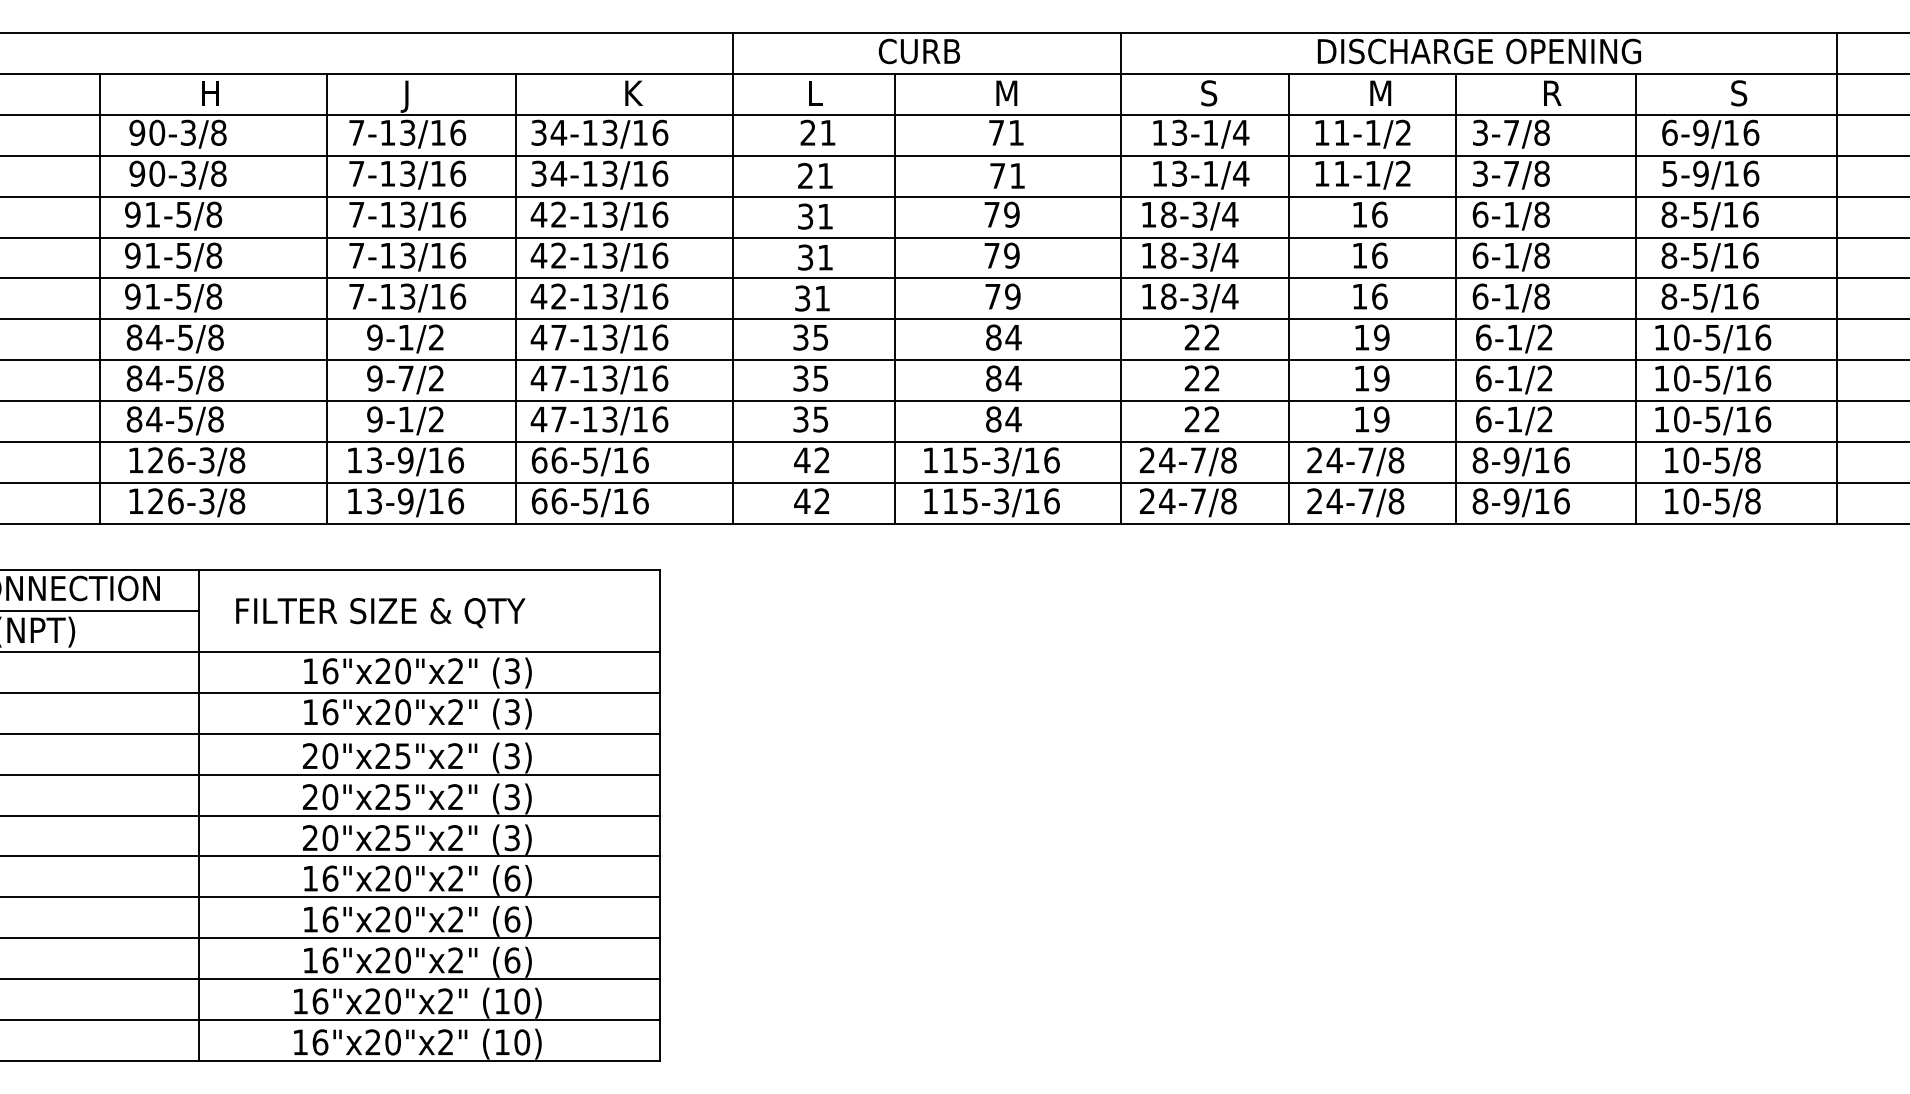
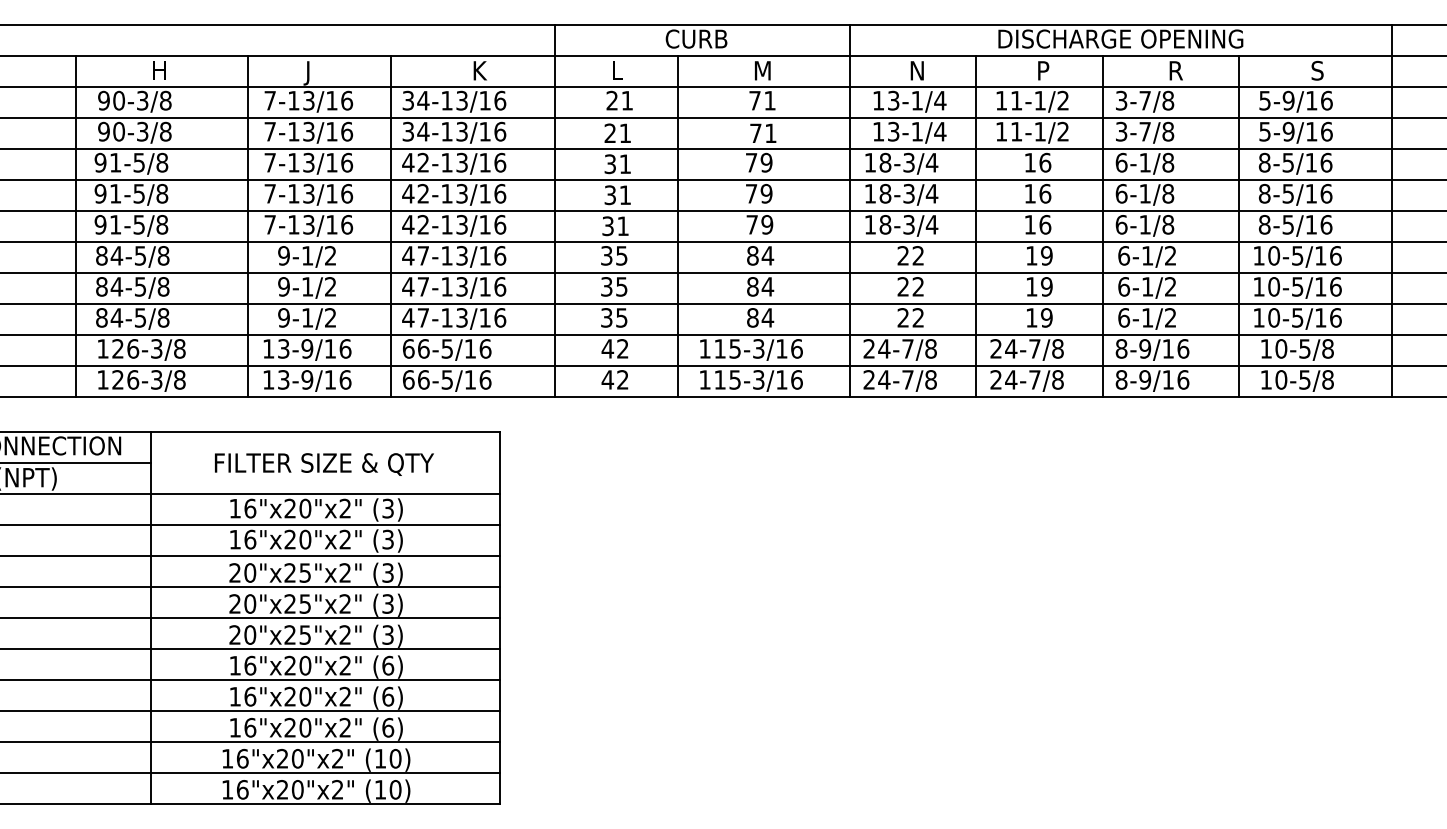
text: (1209, 92) -> (916, 70), S -> N
text: (1381, 92) -> (1046, 70), M -> P
text: (1670, 132) -> (1265, 100), 6-9/16 -> 5-9/16
text: (405, 378) -> (307, 286), 9-7/2 -> 9-1/2
text: (380, 612) -> (324, 464), moved

